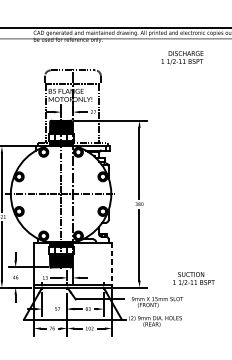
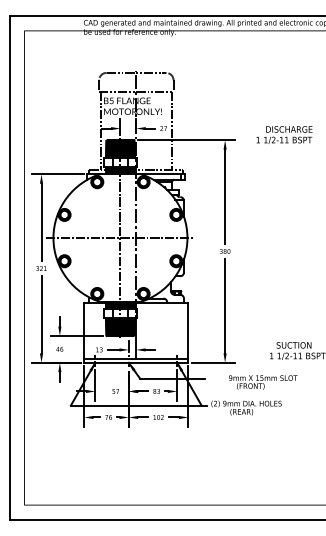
text: (182, 57) -> (284, 134), moved
line: (112, 265) -> (188, 333), dashed -> solid
text: (157, 302) -> (263, 382), moved

